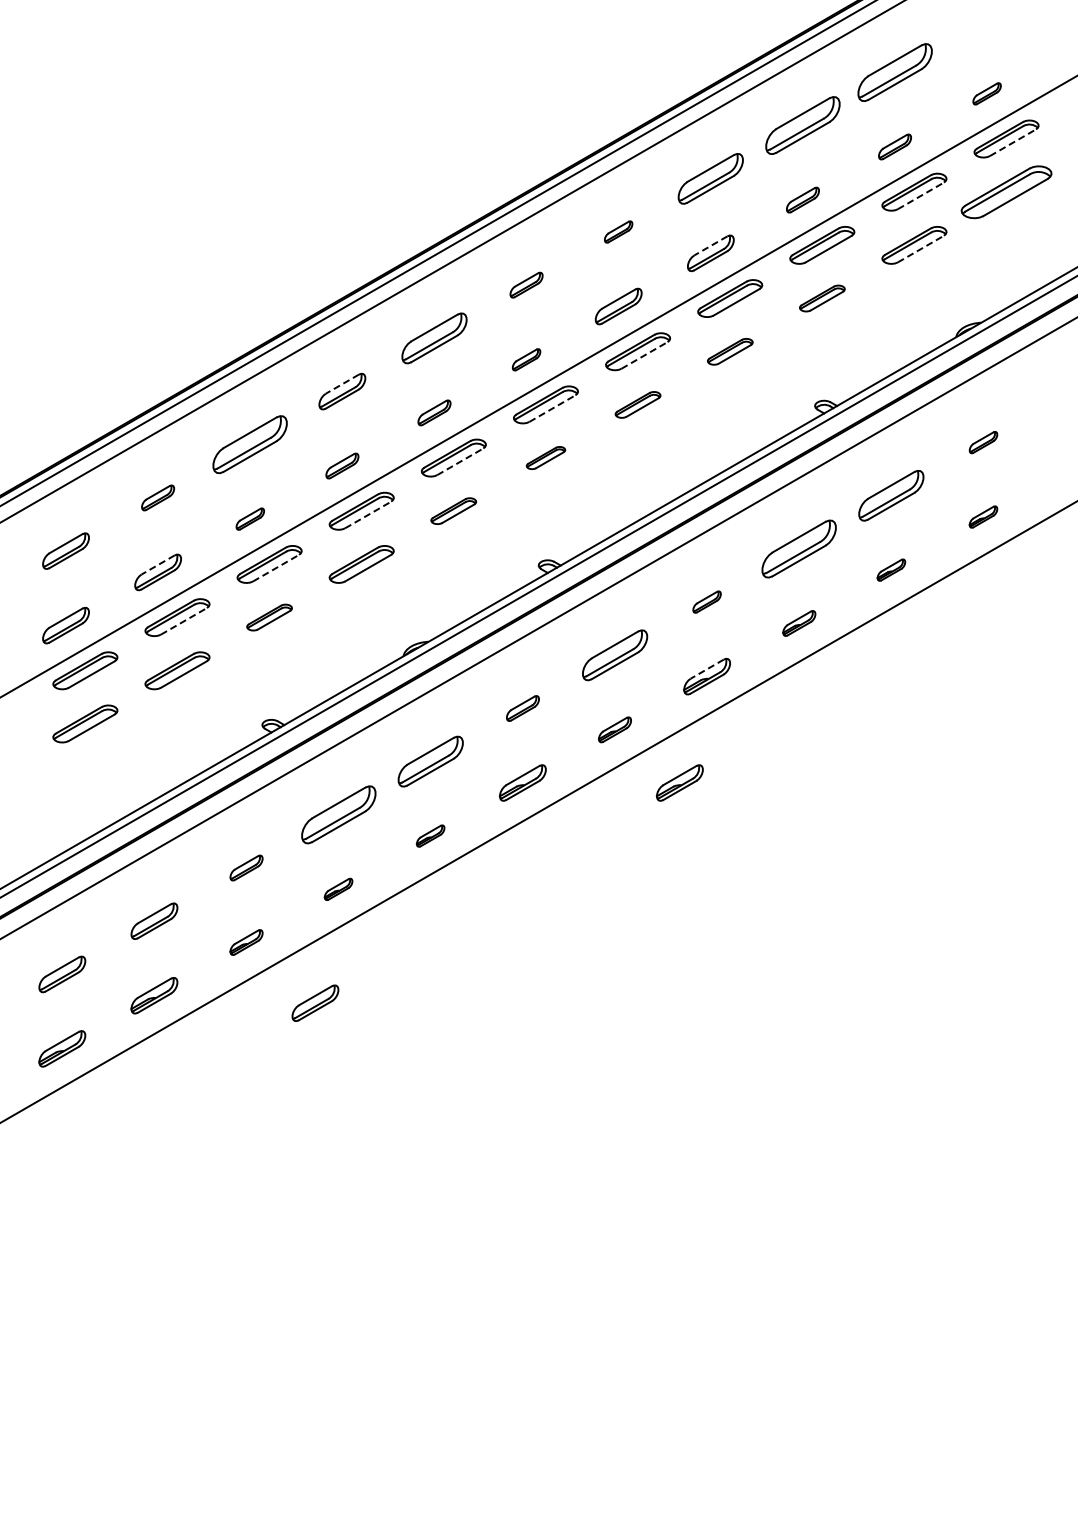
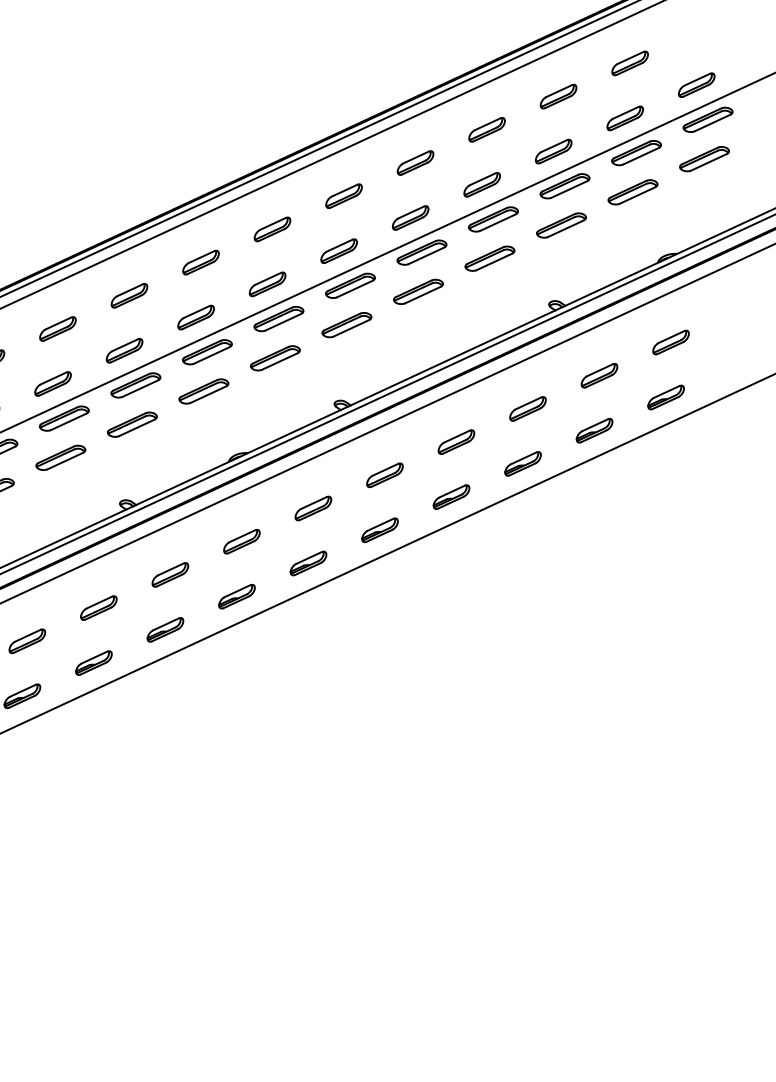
part: (894, 72) -> (629, 63), size x0.62
part: (986, 93) -> (696, 84), size x1.67
part: (802, 125) -> (558, 96), size x0.62
line: (1012, 142) -> (712, 122), dashed -> solid
part: (894, 146) -> (624, 118), size x1.43
part: (710, 178) -> (486, 129), size x0.71
part: (1006, 191) -> (704, 158), size x0.71
line: (920, 195) -> (640, 155), dashed -> solid
part: (802, 199) -> (553, 151), size x1.43
part: (618, 231) -> (415, 162), size x1.67
line: (710, 246) -> (482, 179), dashed -> solid
line: (920, 249) -> (637, 195), dashed -> solid
part: (526, 284) -> (344, 195), size x1.43
part: (822, 298) -> (561, 225), size x1.43
part: (434, 338) -> (272, 229), size x0.71
part: (730, 351) -> (490, 258), size x1.43
line: (644, 355) -> (426, 255), dashed -> solid
part: (526, 359) -> (339, 251), size x1.67
line: (341, 384) -> (200, 257), dashed -> solid
part: (637, 404) -> (418, 291), size x1.43
line: (552, 408) -> (355, 288), dashed -> solid
part: (434, 412) -> (267, 284), size x1.43
part: (983, 442) -> (671, 342), size x1.67
part: (250, 444) -> (129, 295), size x0.62
part: (545, 457) -> (346, 324), size x1.67
line: (460, 461) -> (283, 321), dashed -> solid
part: (342, 465) -> (196, 317), size x1.43
part: (891, 495) -> (599, 375), size x0.71
part: (157, 497) -> (57, 328), size x1.43
part: (453, 510) -> (275, 357), size x1.43
line: (368, 515) -> (212, 355), dashed -> solid
part: (983, 516) -> (666, 397), size x1.67
part: (250, 518) -> (124, 350), size x1.67
part: (799, 548) -> (528, 408), size x0.62
line: (157, 565) -> (53, 378), dashed -> solid
line: (276, 568) -> (140, 388), dashed -> solid
part: (891, 569) -> (594, 430), size x1.67
part: (706, 601) -> (456, 441), size x1.67
part: (269, 617) -> (132, 424), size x1.43
line: (183, 621) -> (68, 421), dashed -> solid
part: (799, 623) -> (523, 463), size x1.43
part: (614, 655) -> (384, 475), size x0.71
line: (706, 669) -> (451, 491), dashed -> solid
part: (522, 708) -> (313, 508), size x1.43
part: (614, 729) -> (379, 530), size x1.43
part: (430, 761) -> (241, 541), size x0.71
part: (679, 782) -> (424, 573), removed
part: (338, 814) -> (170, 574), size x0.62
part: (430, 835) -> (236, 596), size x1.67
part: (246, 867) -> (98, 607), size x1.43
part: (338, 889) -> (165, 629), size x1.67
part: (246, 942) -> (93, 663), size x1.43
part: (315, 1002) -> (140, 711), removed

